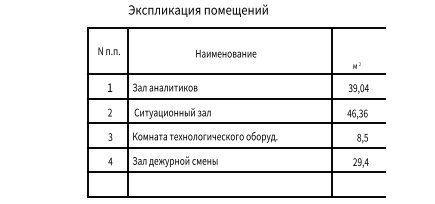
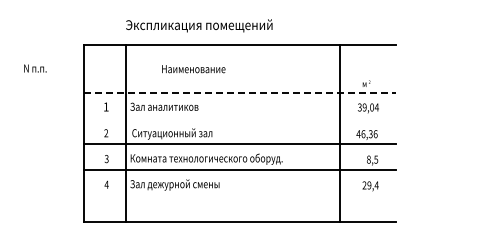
text: (109, 51) -> (35, 68), moved
text: (225, 54) -> (193, 69), moved
line: (237, 73) -> (240, 92), solid -> dashed
line: (236, 98) -> (239, 118), removed
line: (236, 171) -> (239, 195), removed

